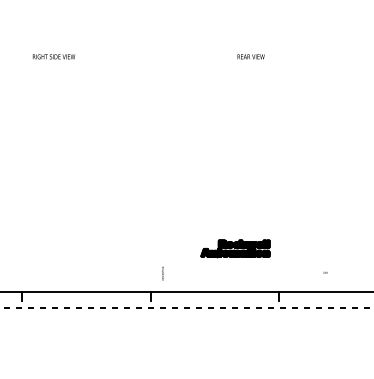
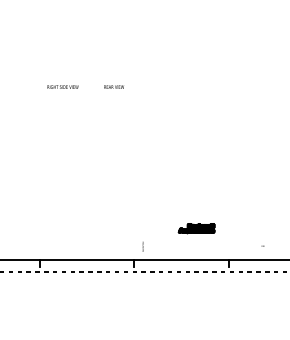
text: (250, 55) -> (113, 86), moved
part: (235, 248) -> (196, 228), size x0.7

